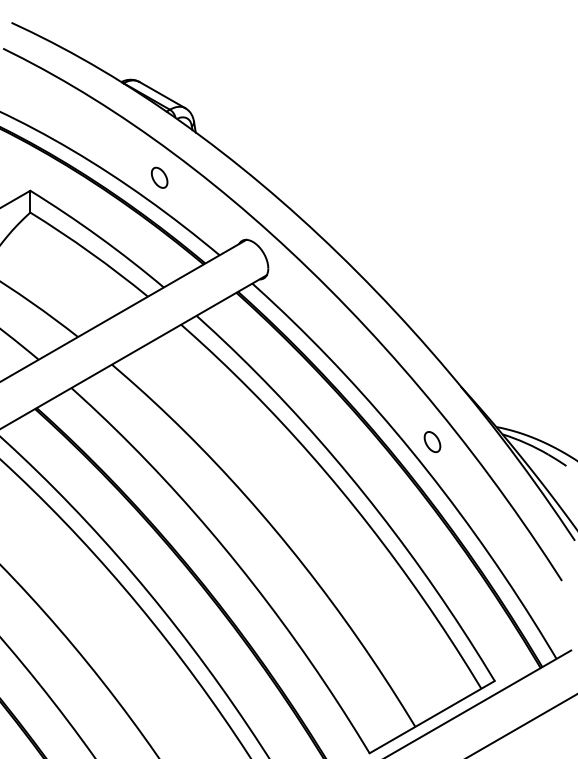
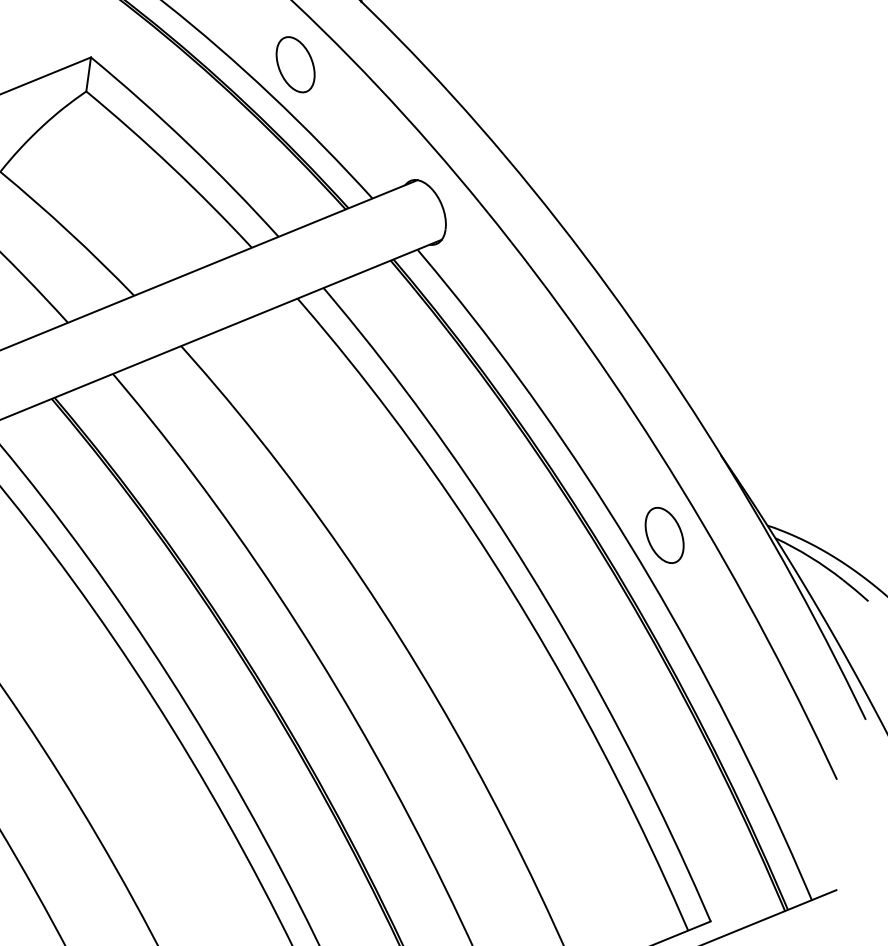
part: (159, 177) -> (295, 64), size x1.67
part: (432, 441) -> (664, 534), size x1.67

